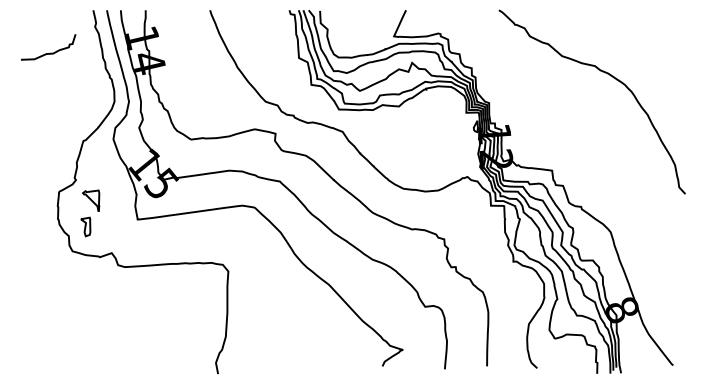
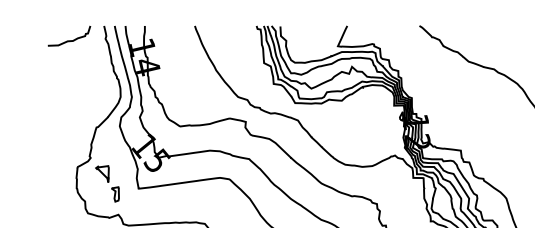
curve: (50, 52) -> (70, 40), moved
part: (85, 226) -> (115, 194), moved

